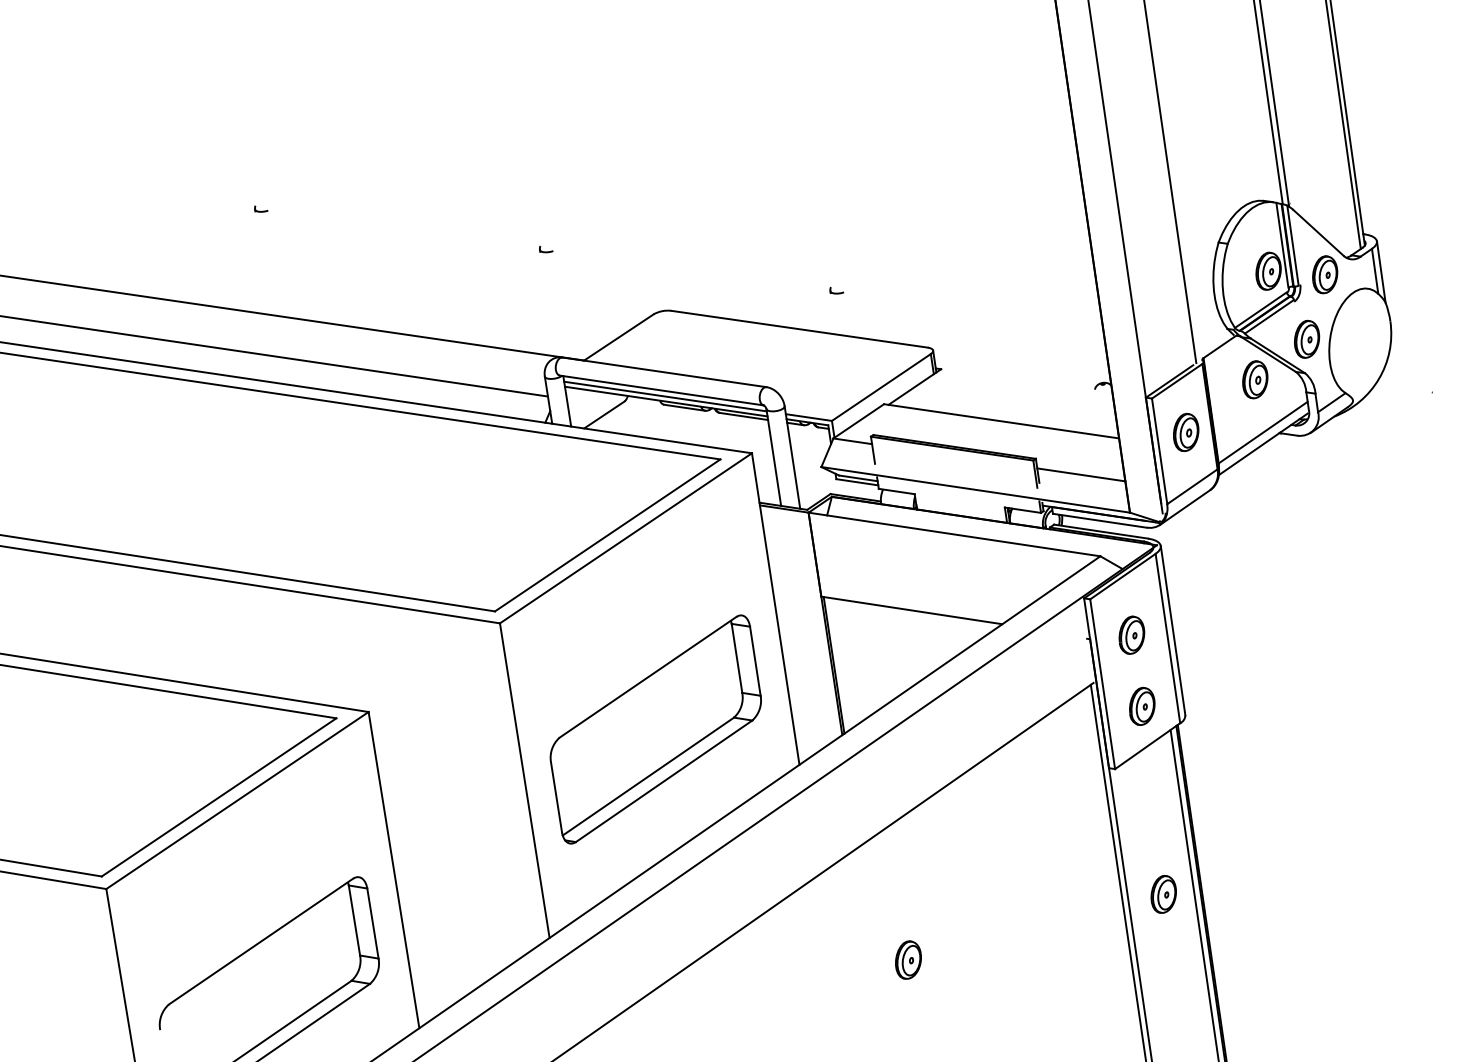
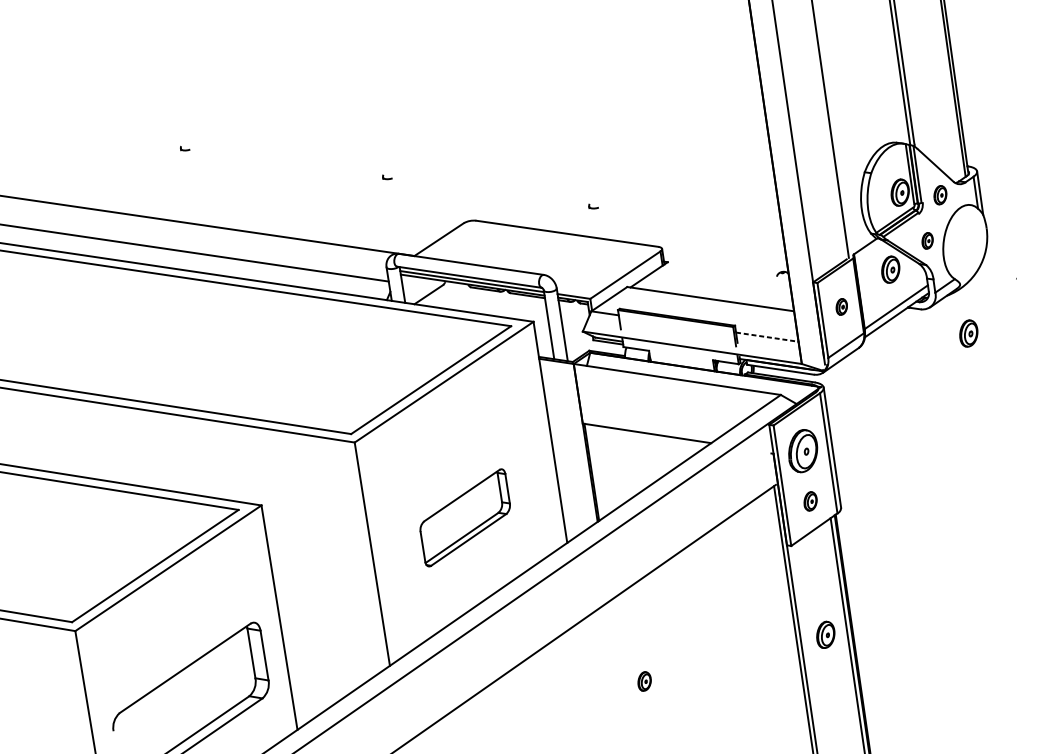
part: (1325, 274) -> (940, 194), size x0.7
part: (1307, 338) -> (927, 240), size x0.6
part: (1186, 431) -> (841, 306), size x0.6
part: (1365, 469) -> (968, 333), added
line: (1081, 474) -> (767, 336), solid -> dashed
part: (1131, 634) -> (802, 450), size x1.6
part: (1142, 705) -> (810, 500), size x0.7
part: (655, 729) -> (465, 517), size x0.6
part: (908, 959) -> (644, 681), size x0.7

